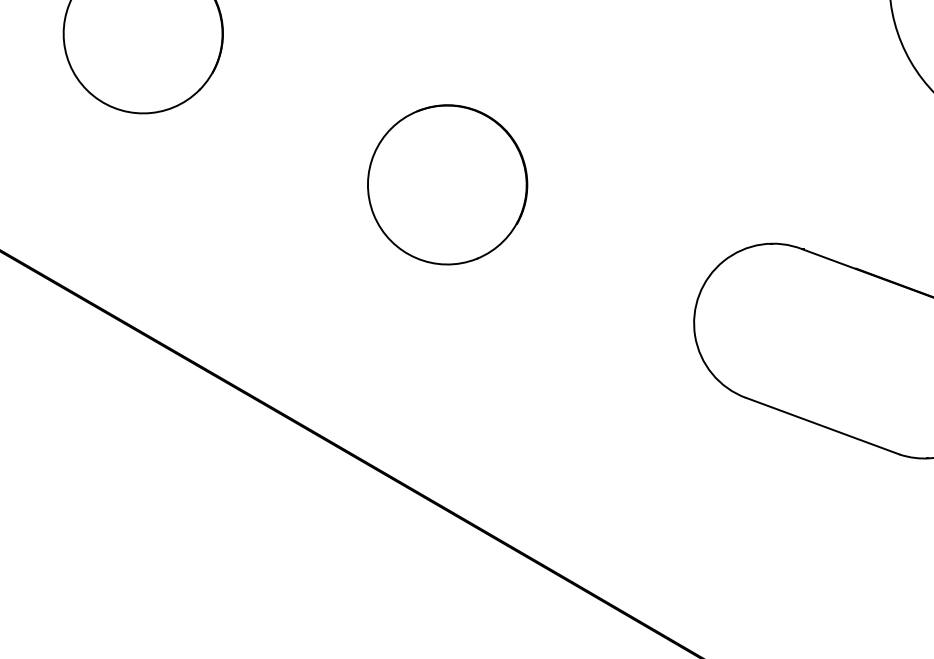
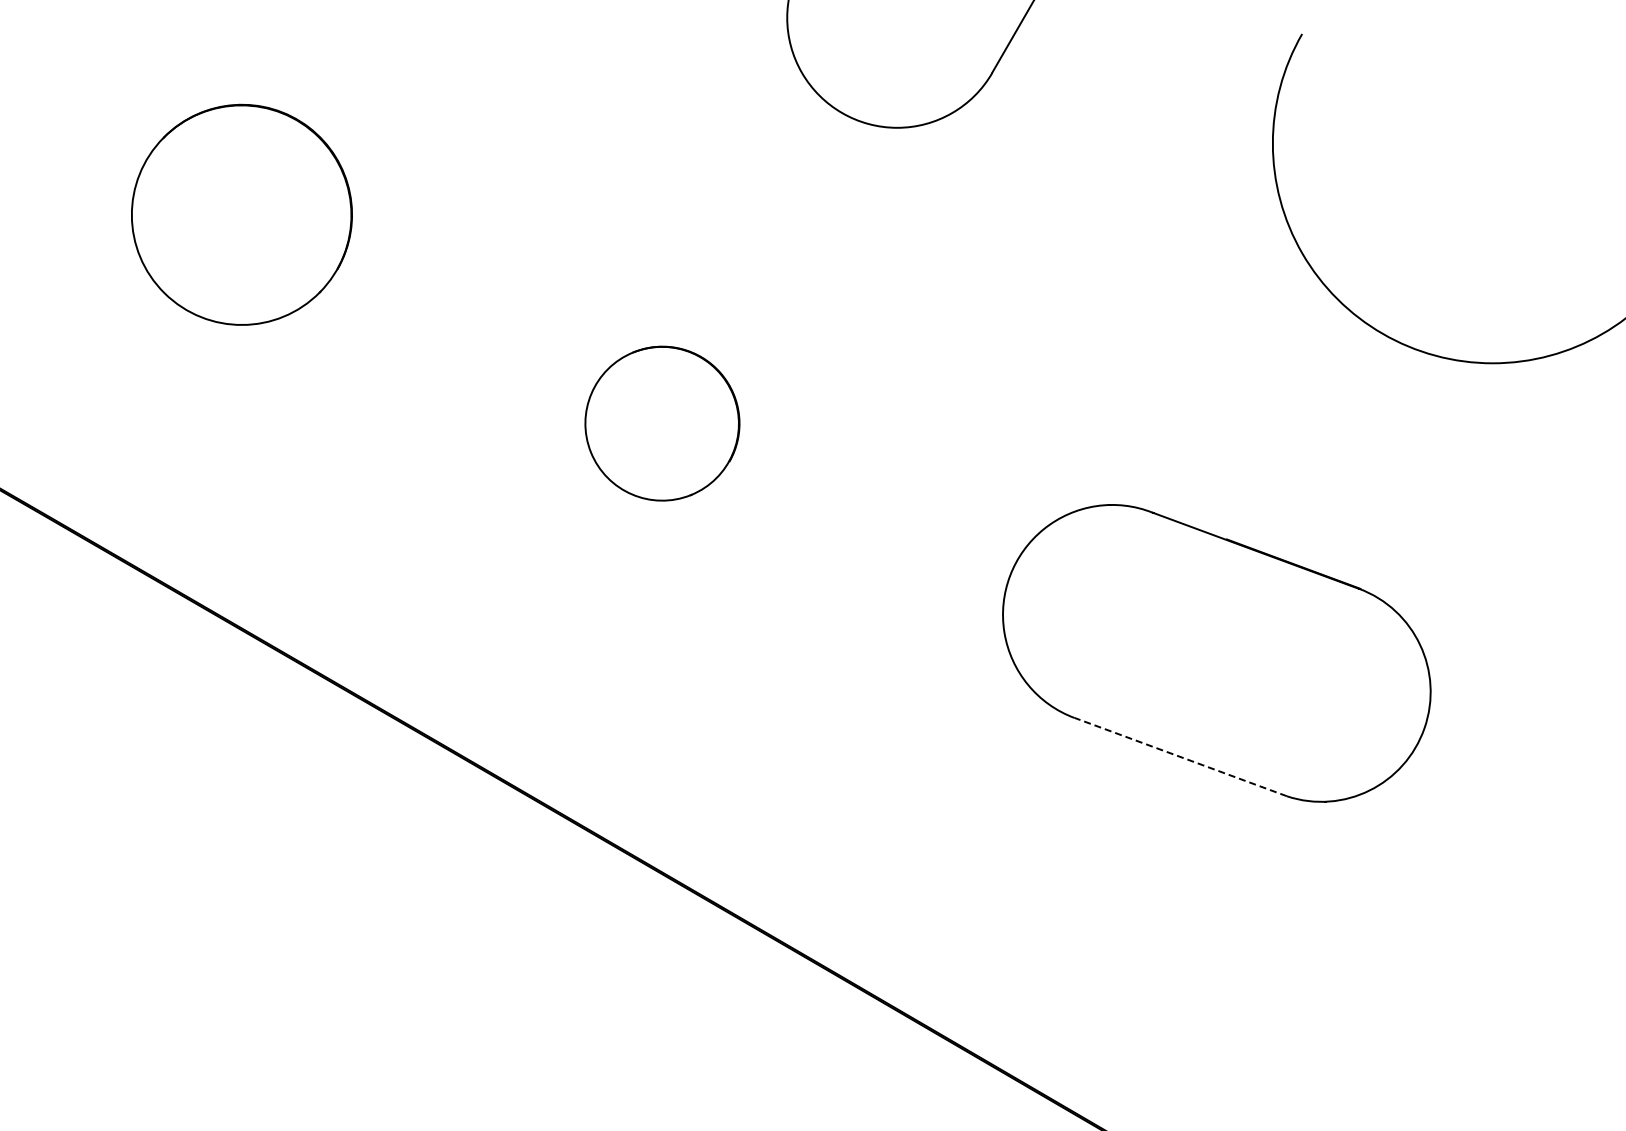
part: (447, 184) -> (662, 423), size x0.7
line: (822, 425) -> (1180, 756), solid -> dashed

